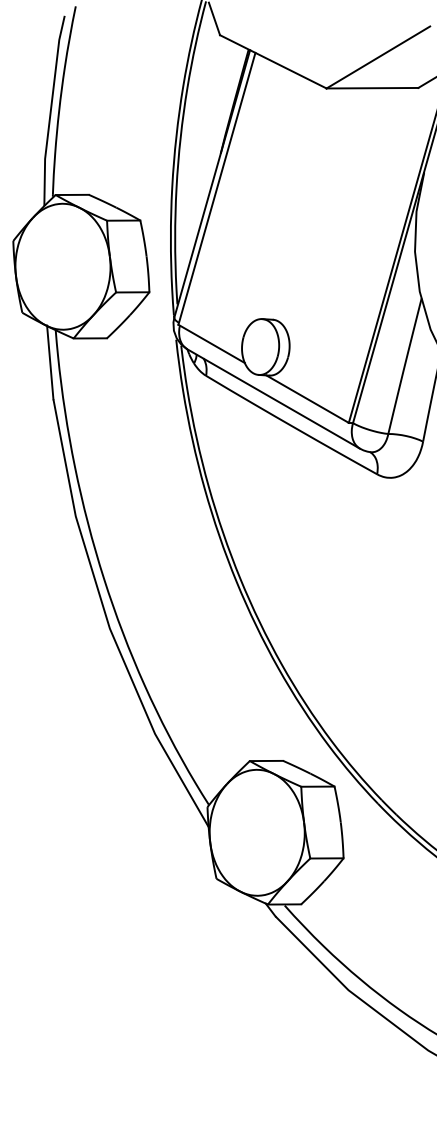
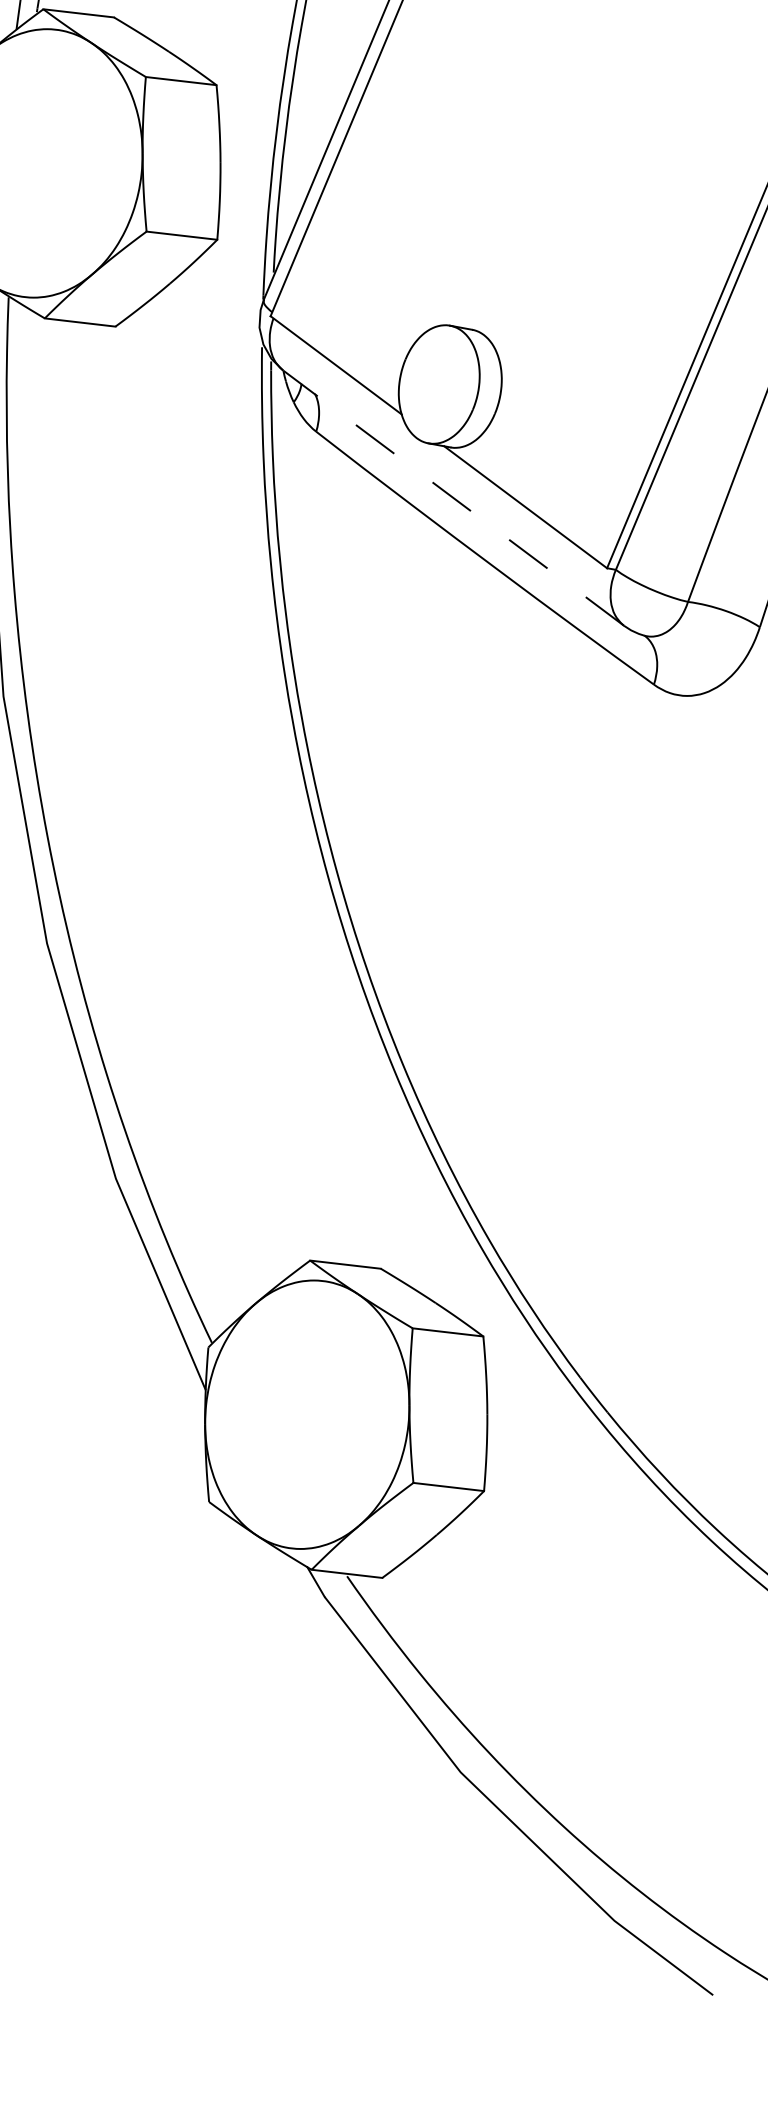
line: (273, 398) -> (453, 497), solid -> dashed

